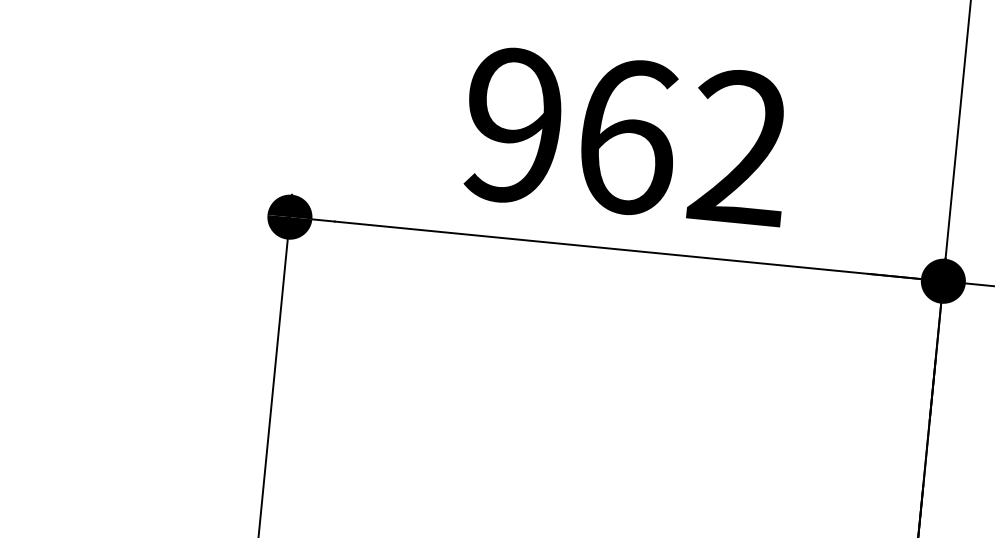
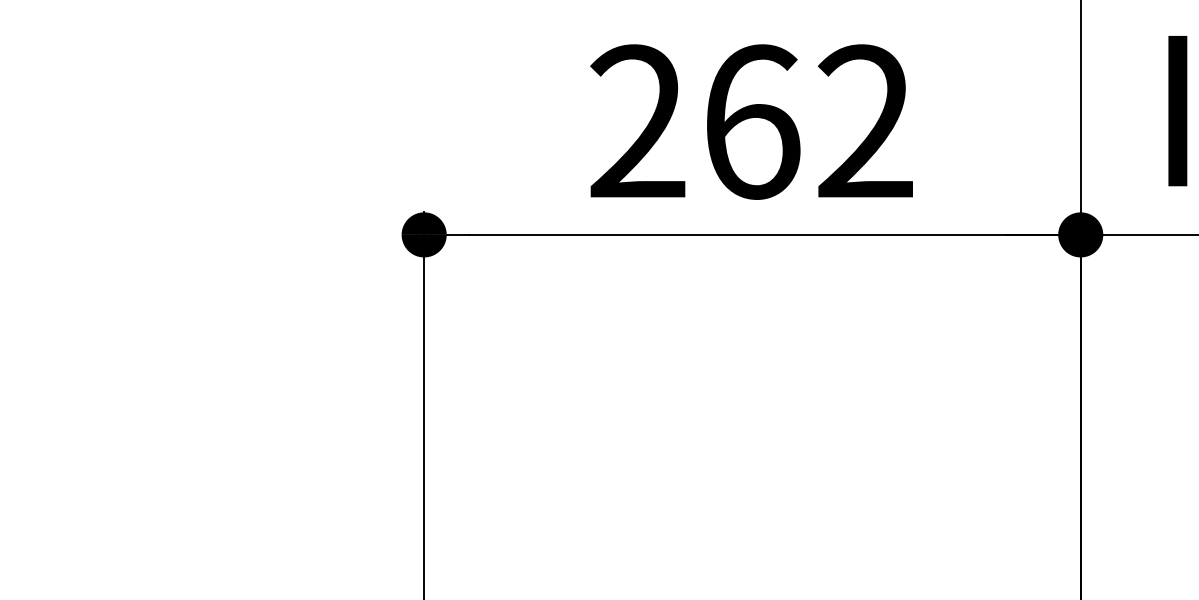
text: (513, 125) -> (637, 121), 962 -> 262

